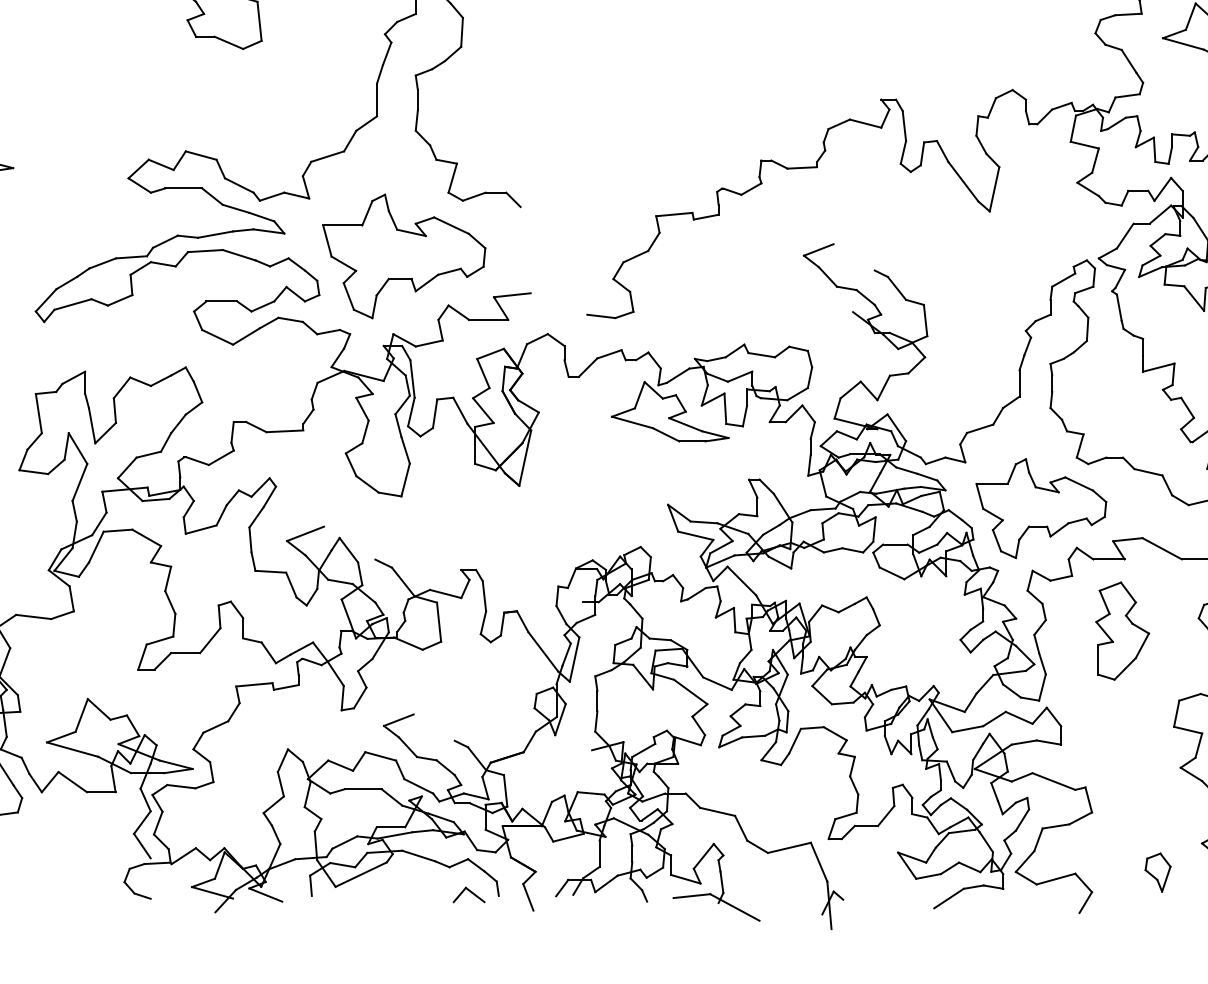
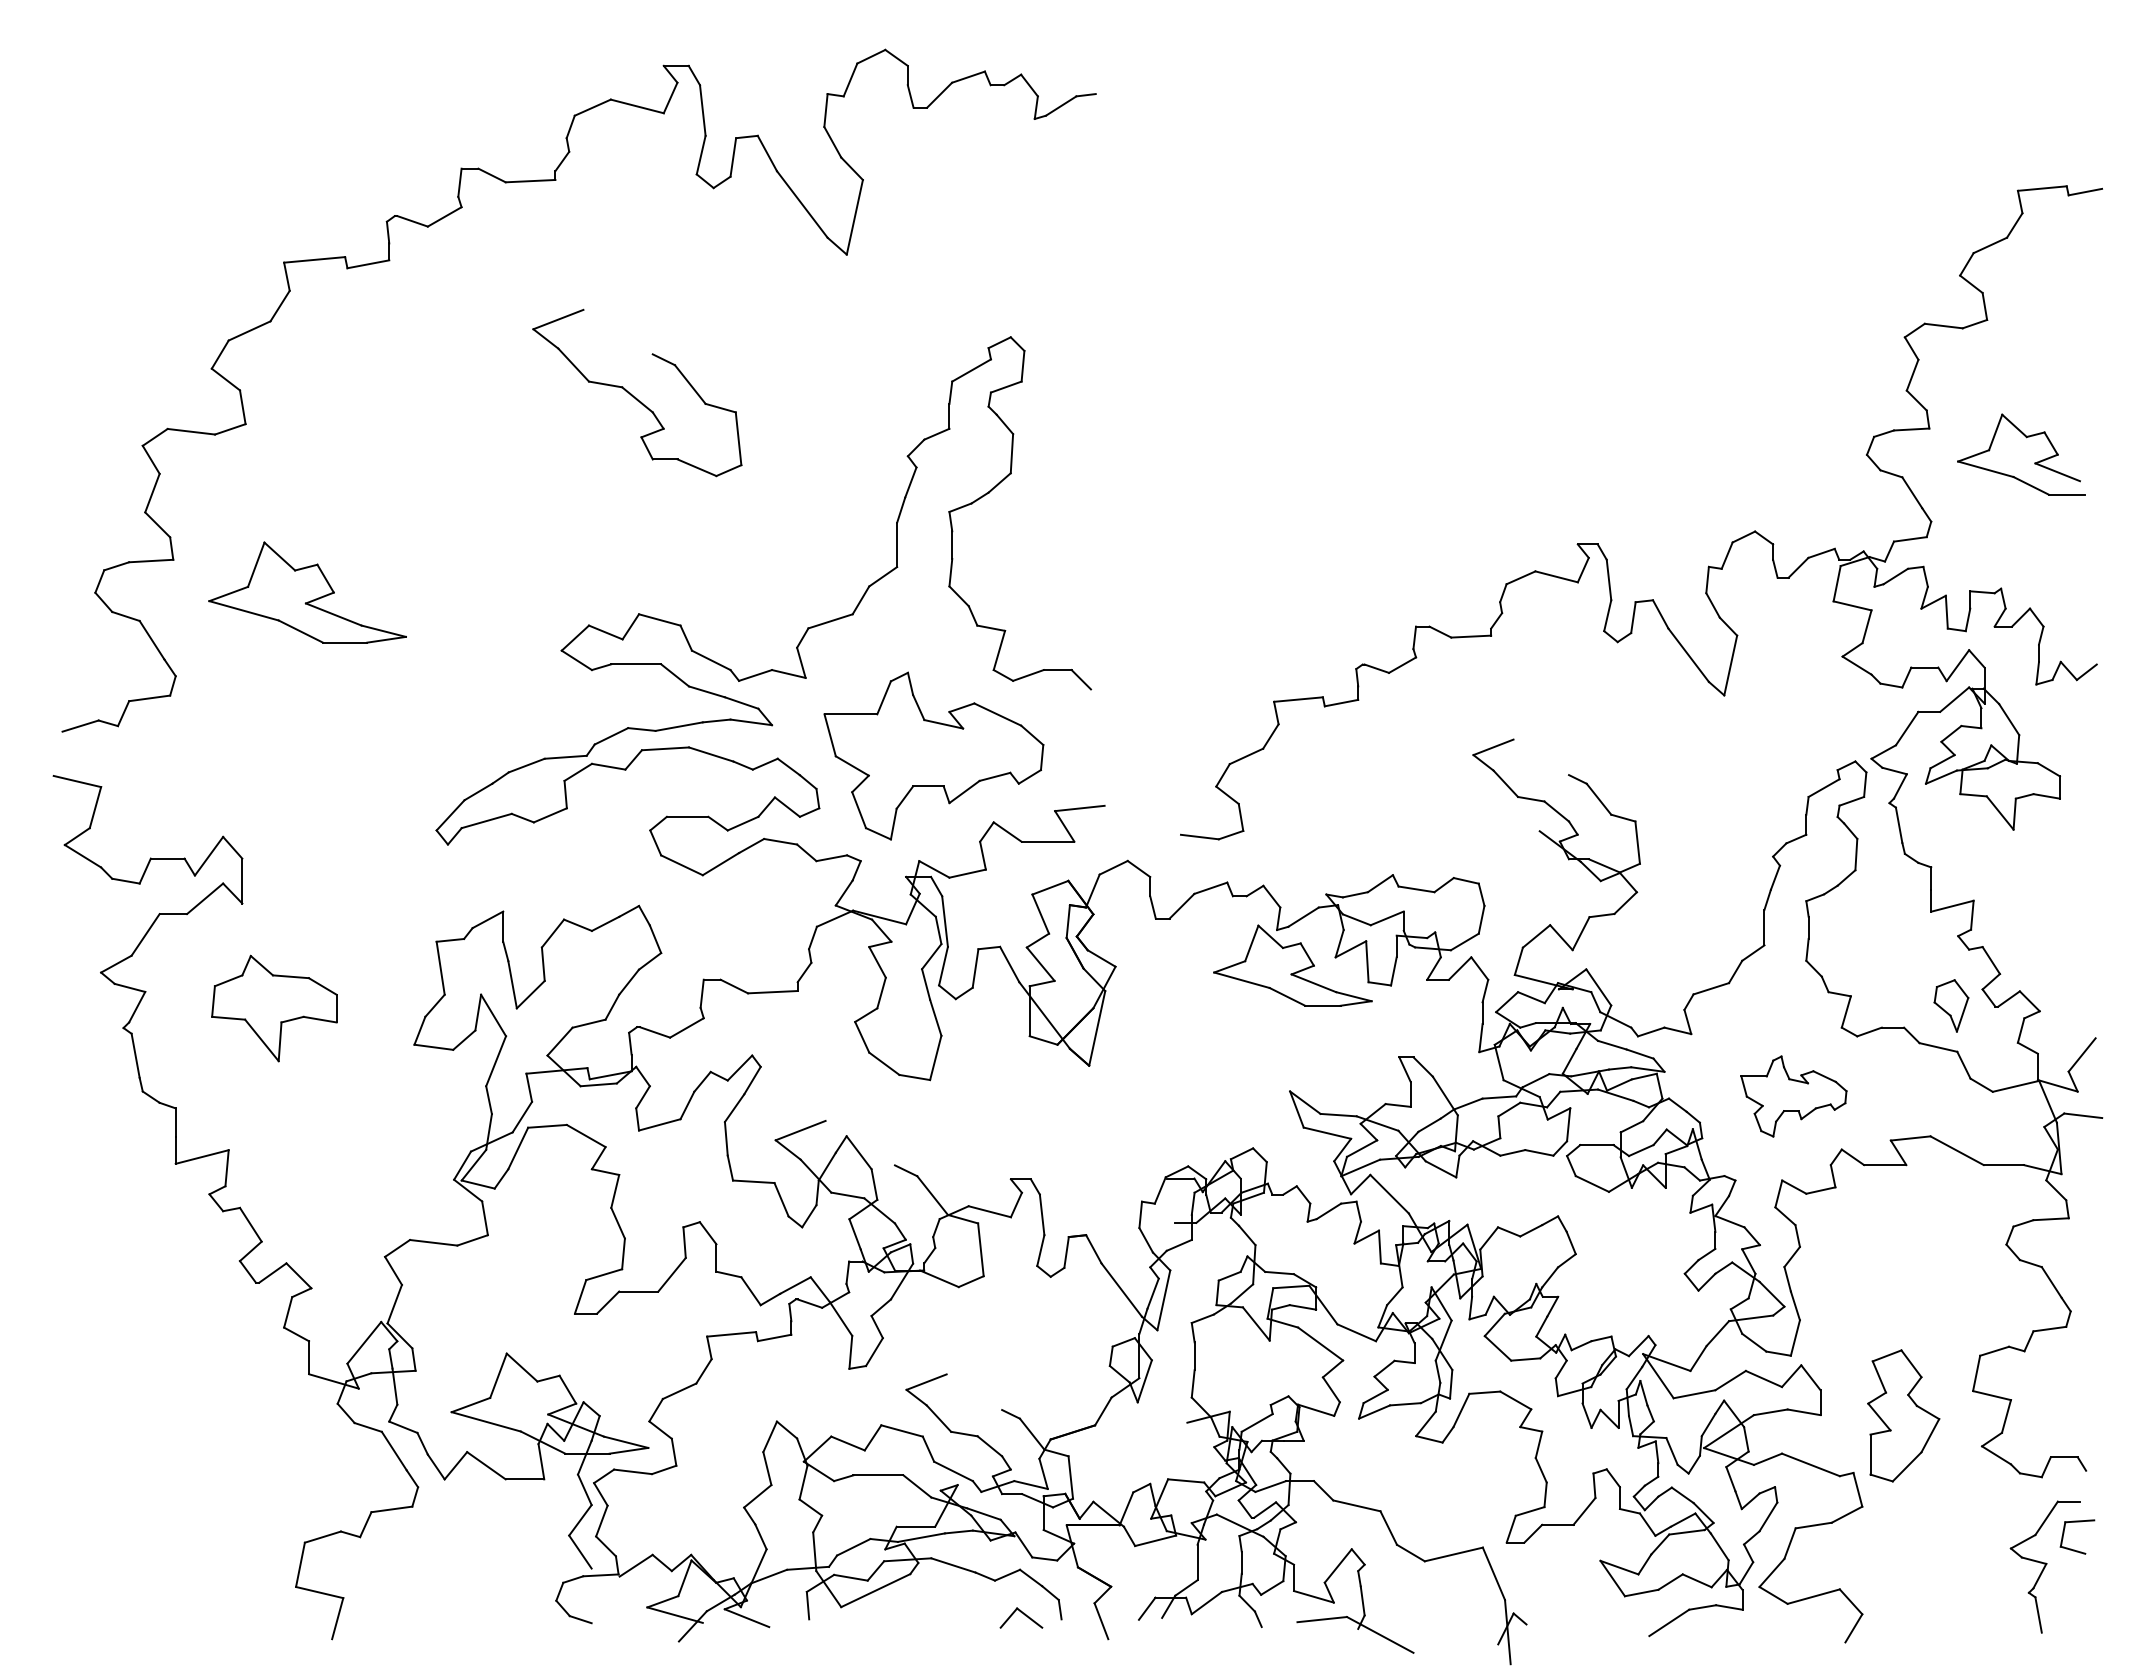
part: (1041, 508) -> (1793, 1096), size x0.6
part: (1122, 630) -> (1903, 1415), moved
part: (1158, 872) -> (1951, 1005), moved

